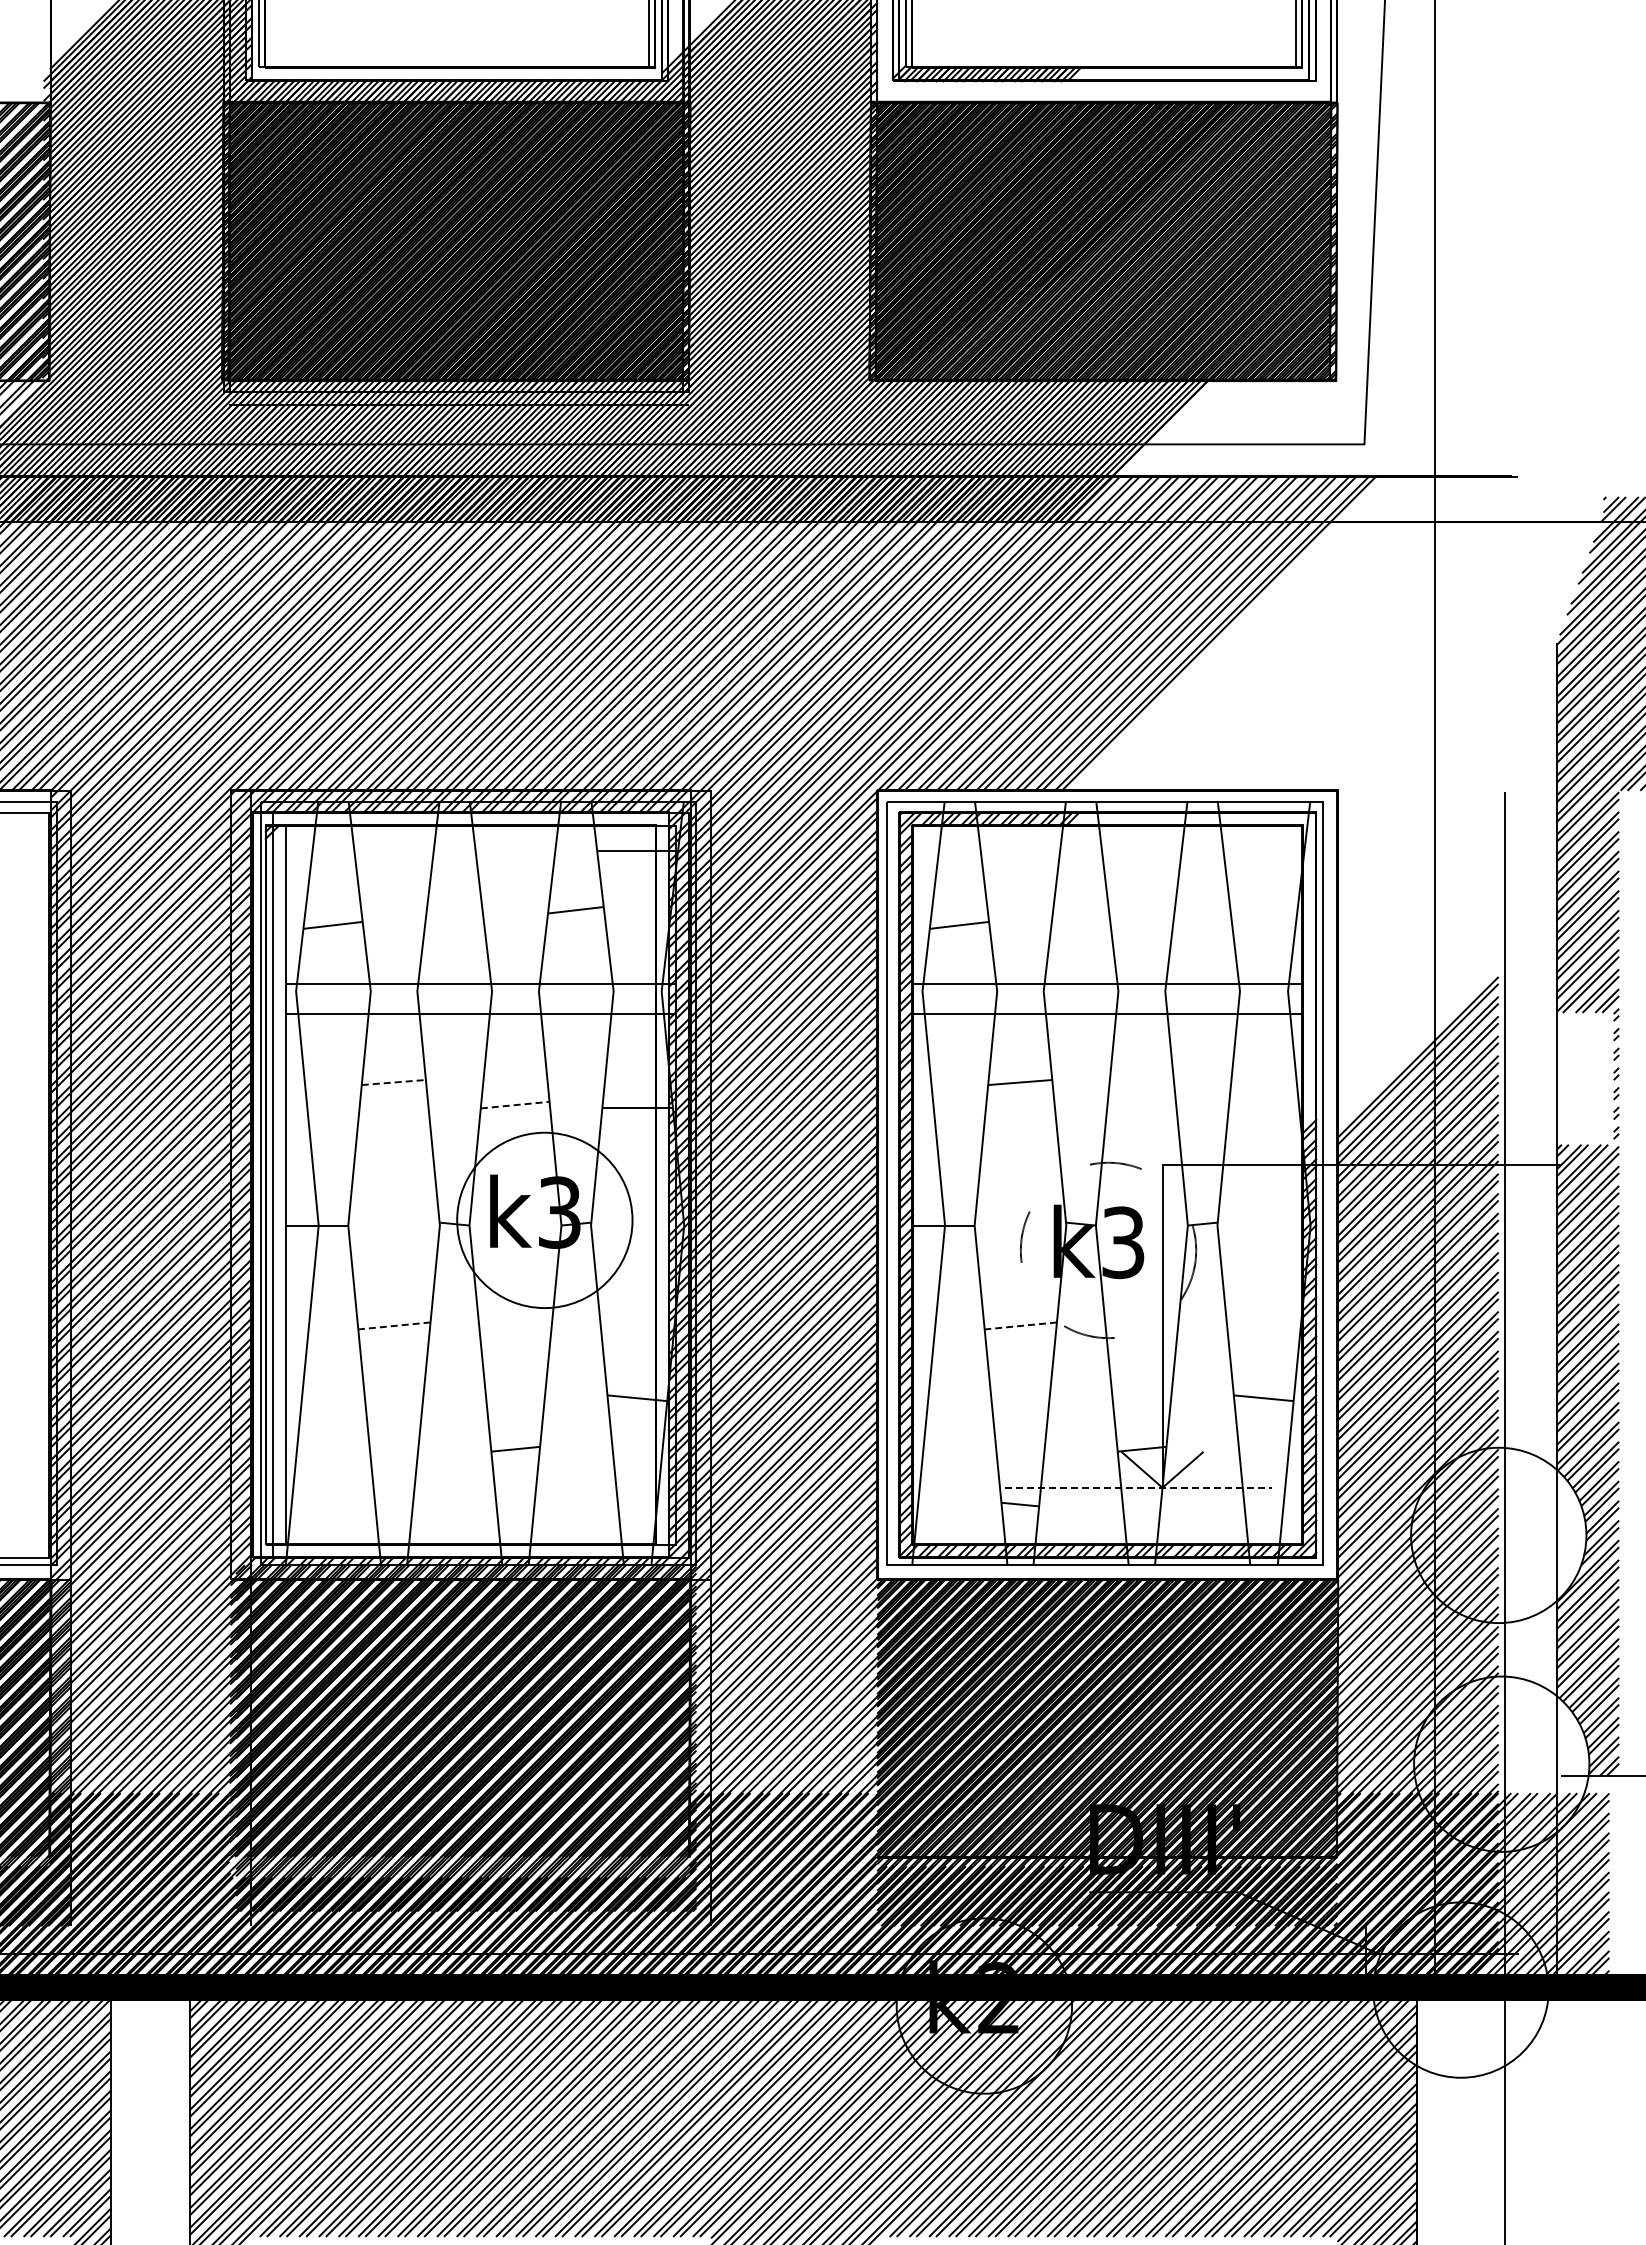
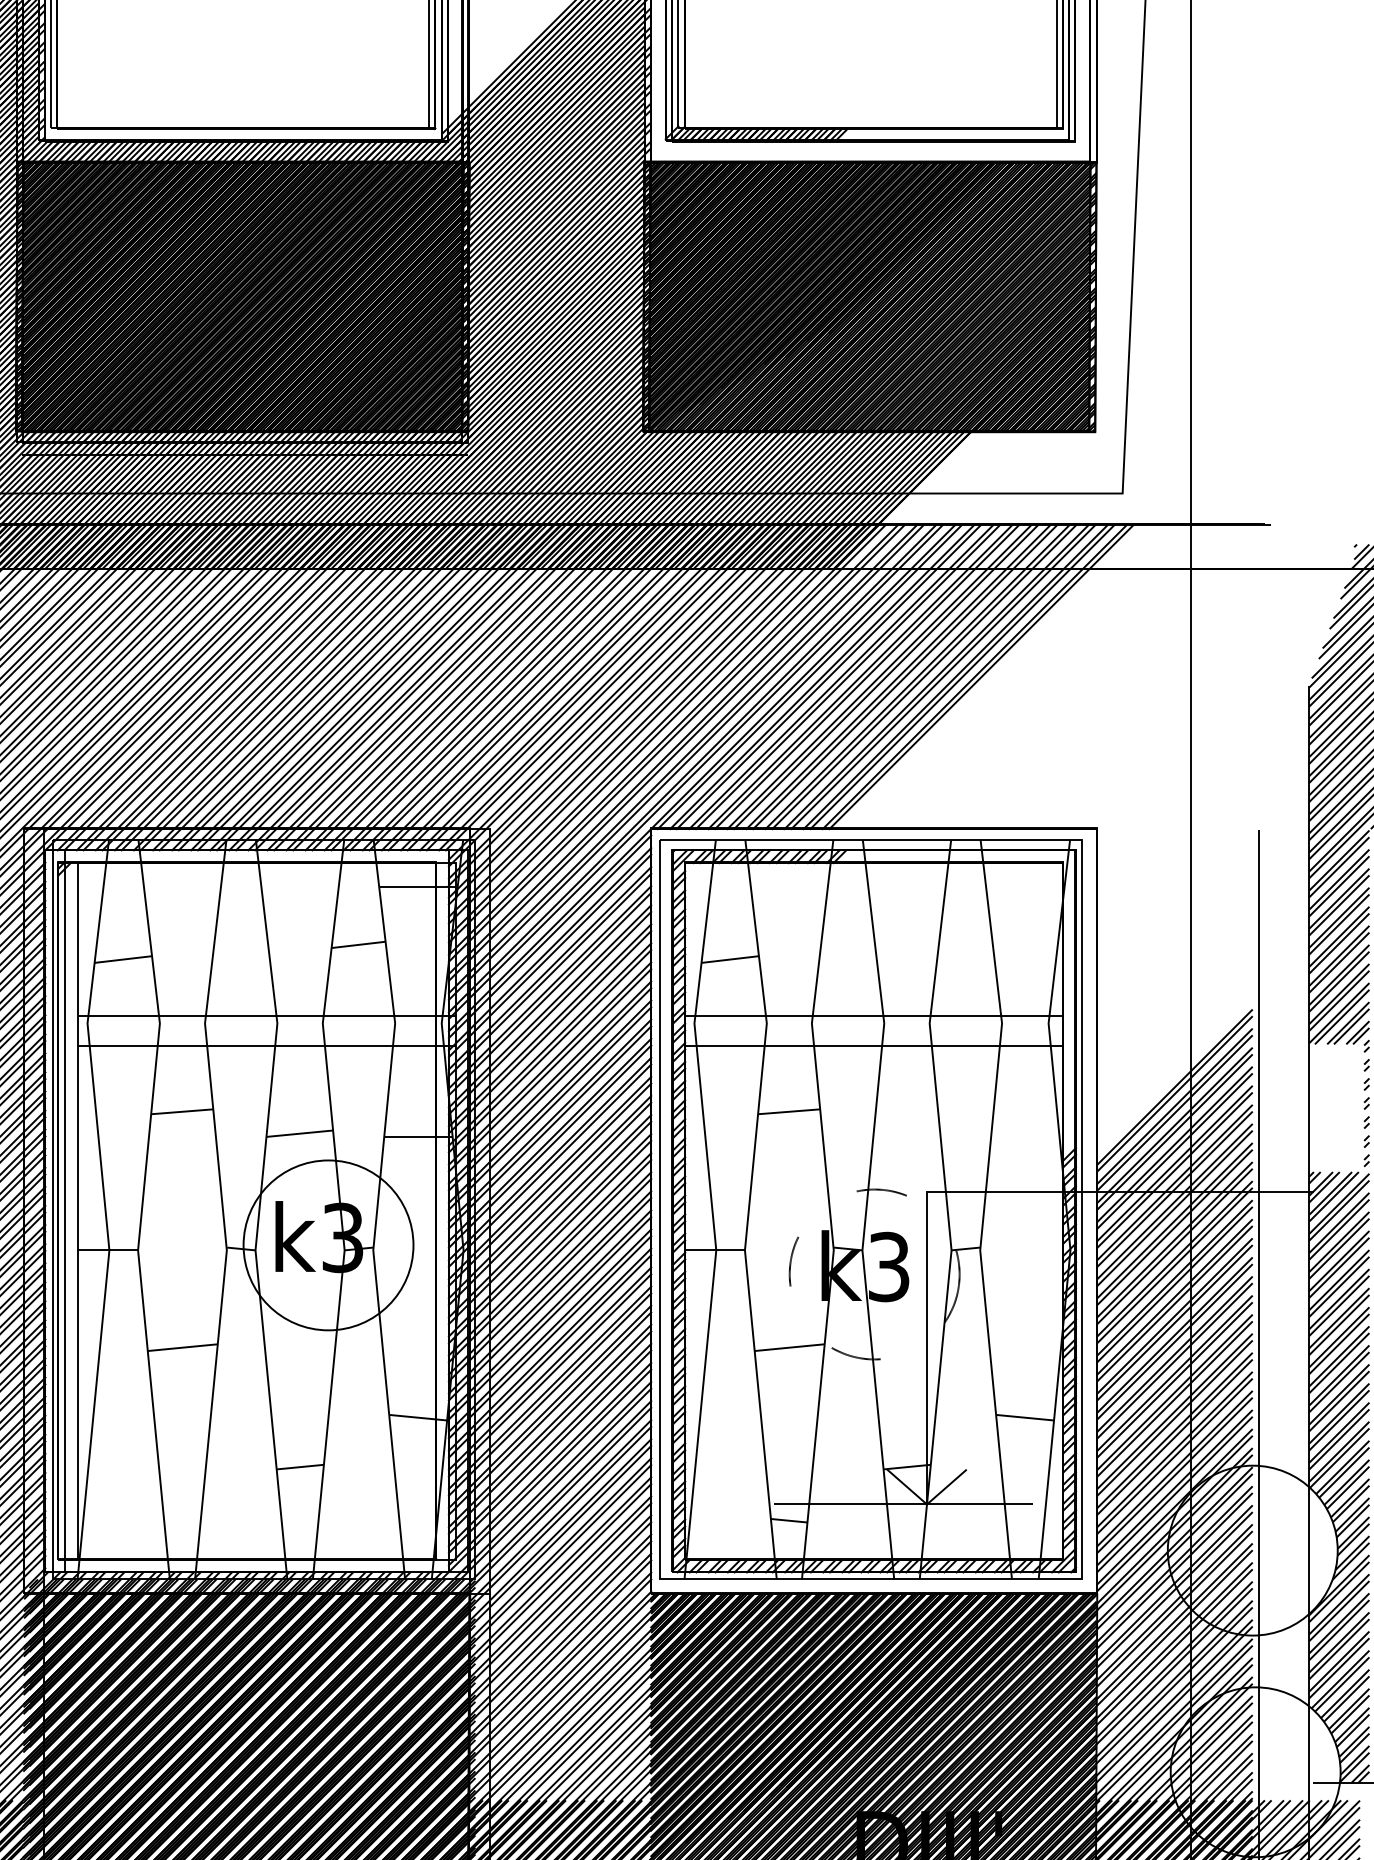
line: (394, 1082) -> (182, 1111), dashed -> solid
line: (515, 1105) -> (300, 1134), dashed -> solid
line: (393, 1326) -> (181, 1348), dashed -> solid
line: (1020, 1326) -> (789, 1348), dashed -> solid
line: (1138, 1487) -> (903, 1504), dashed -> solid

